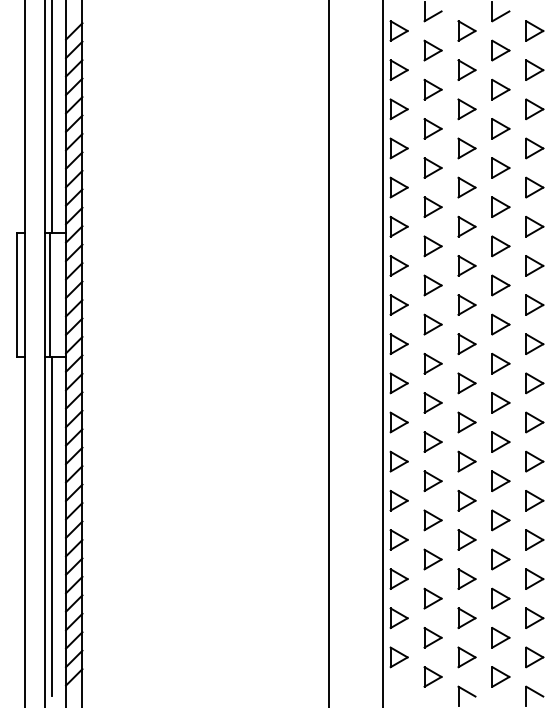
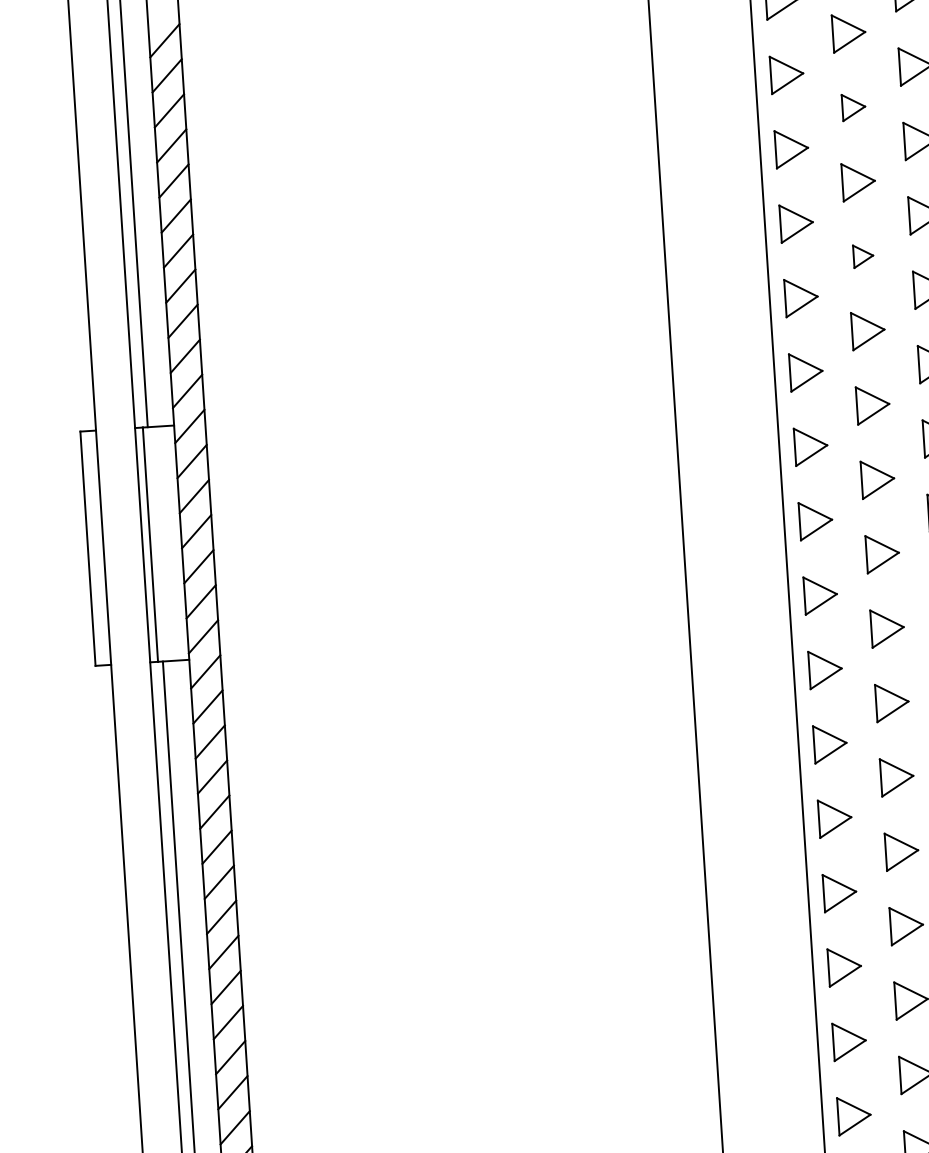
part: (432, 89) -> (852, 107), size x0.7
part: (432, 167) -> (862, 255), size x0.6

